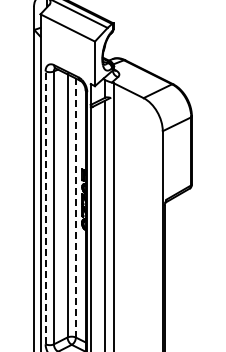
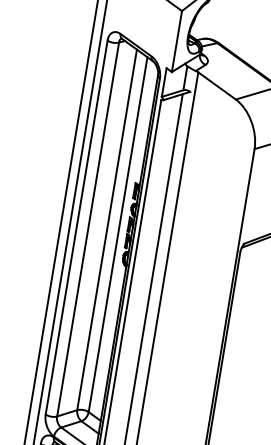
line: (45, 207) -> (76, 227), dashed -> solid
line: (75, 208) -> (117, 235), dashed -> solid

